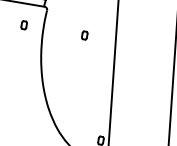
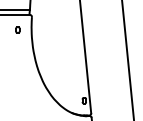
part: (84, 34) -> (60, 29), removed

